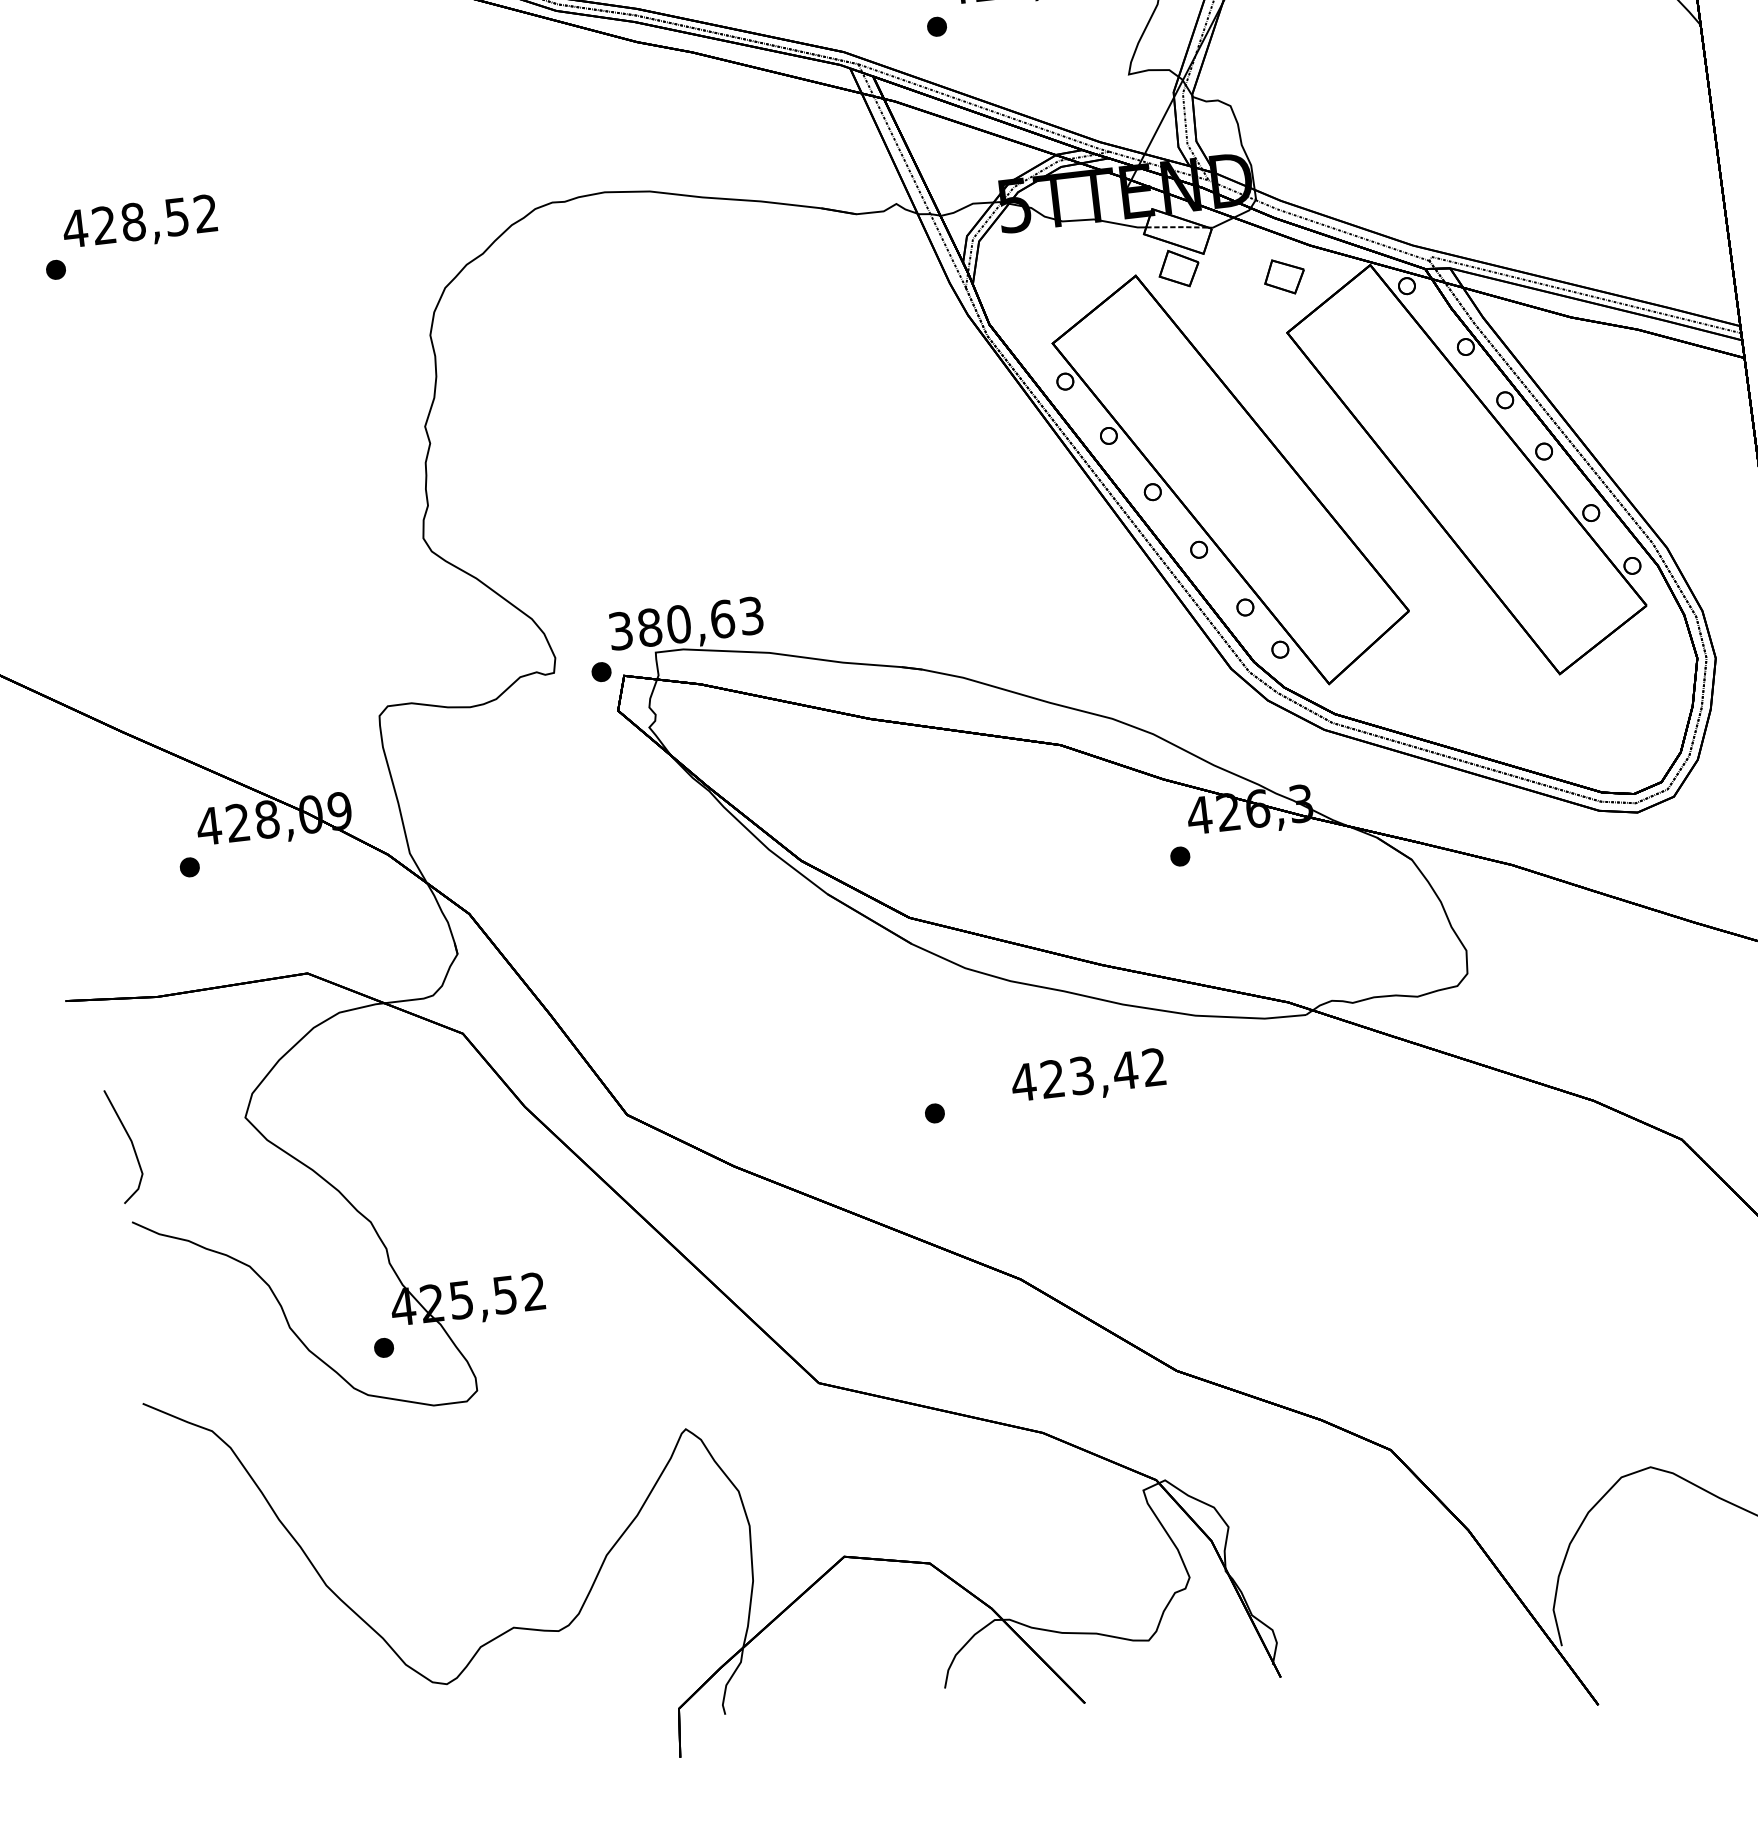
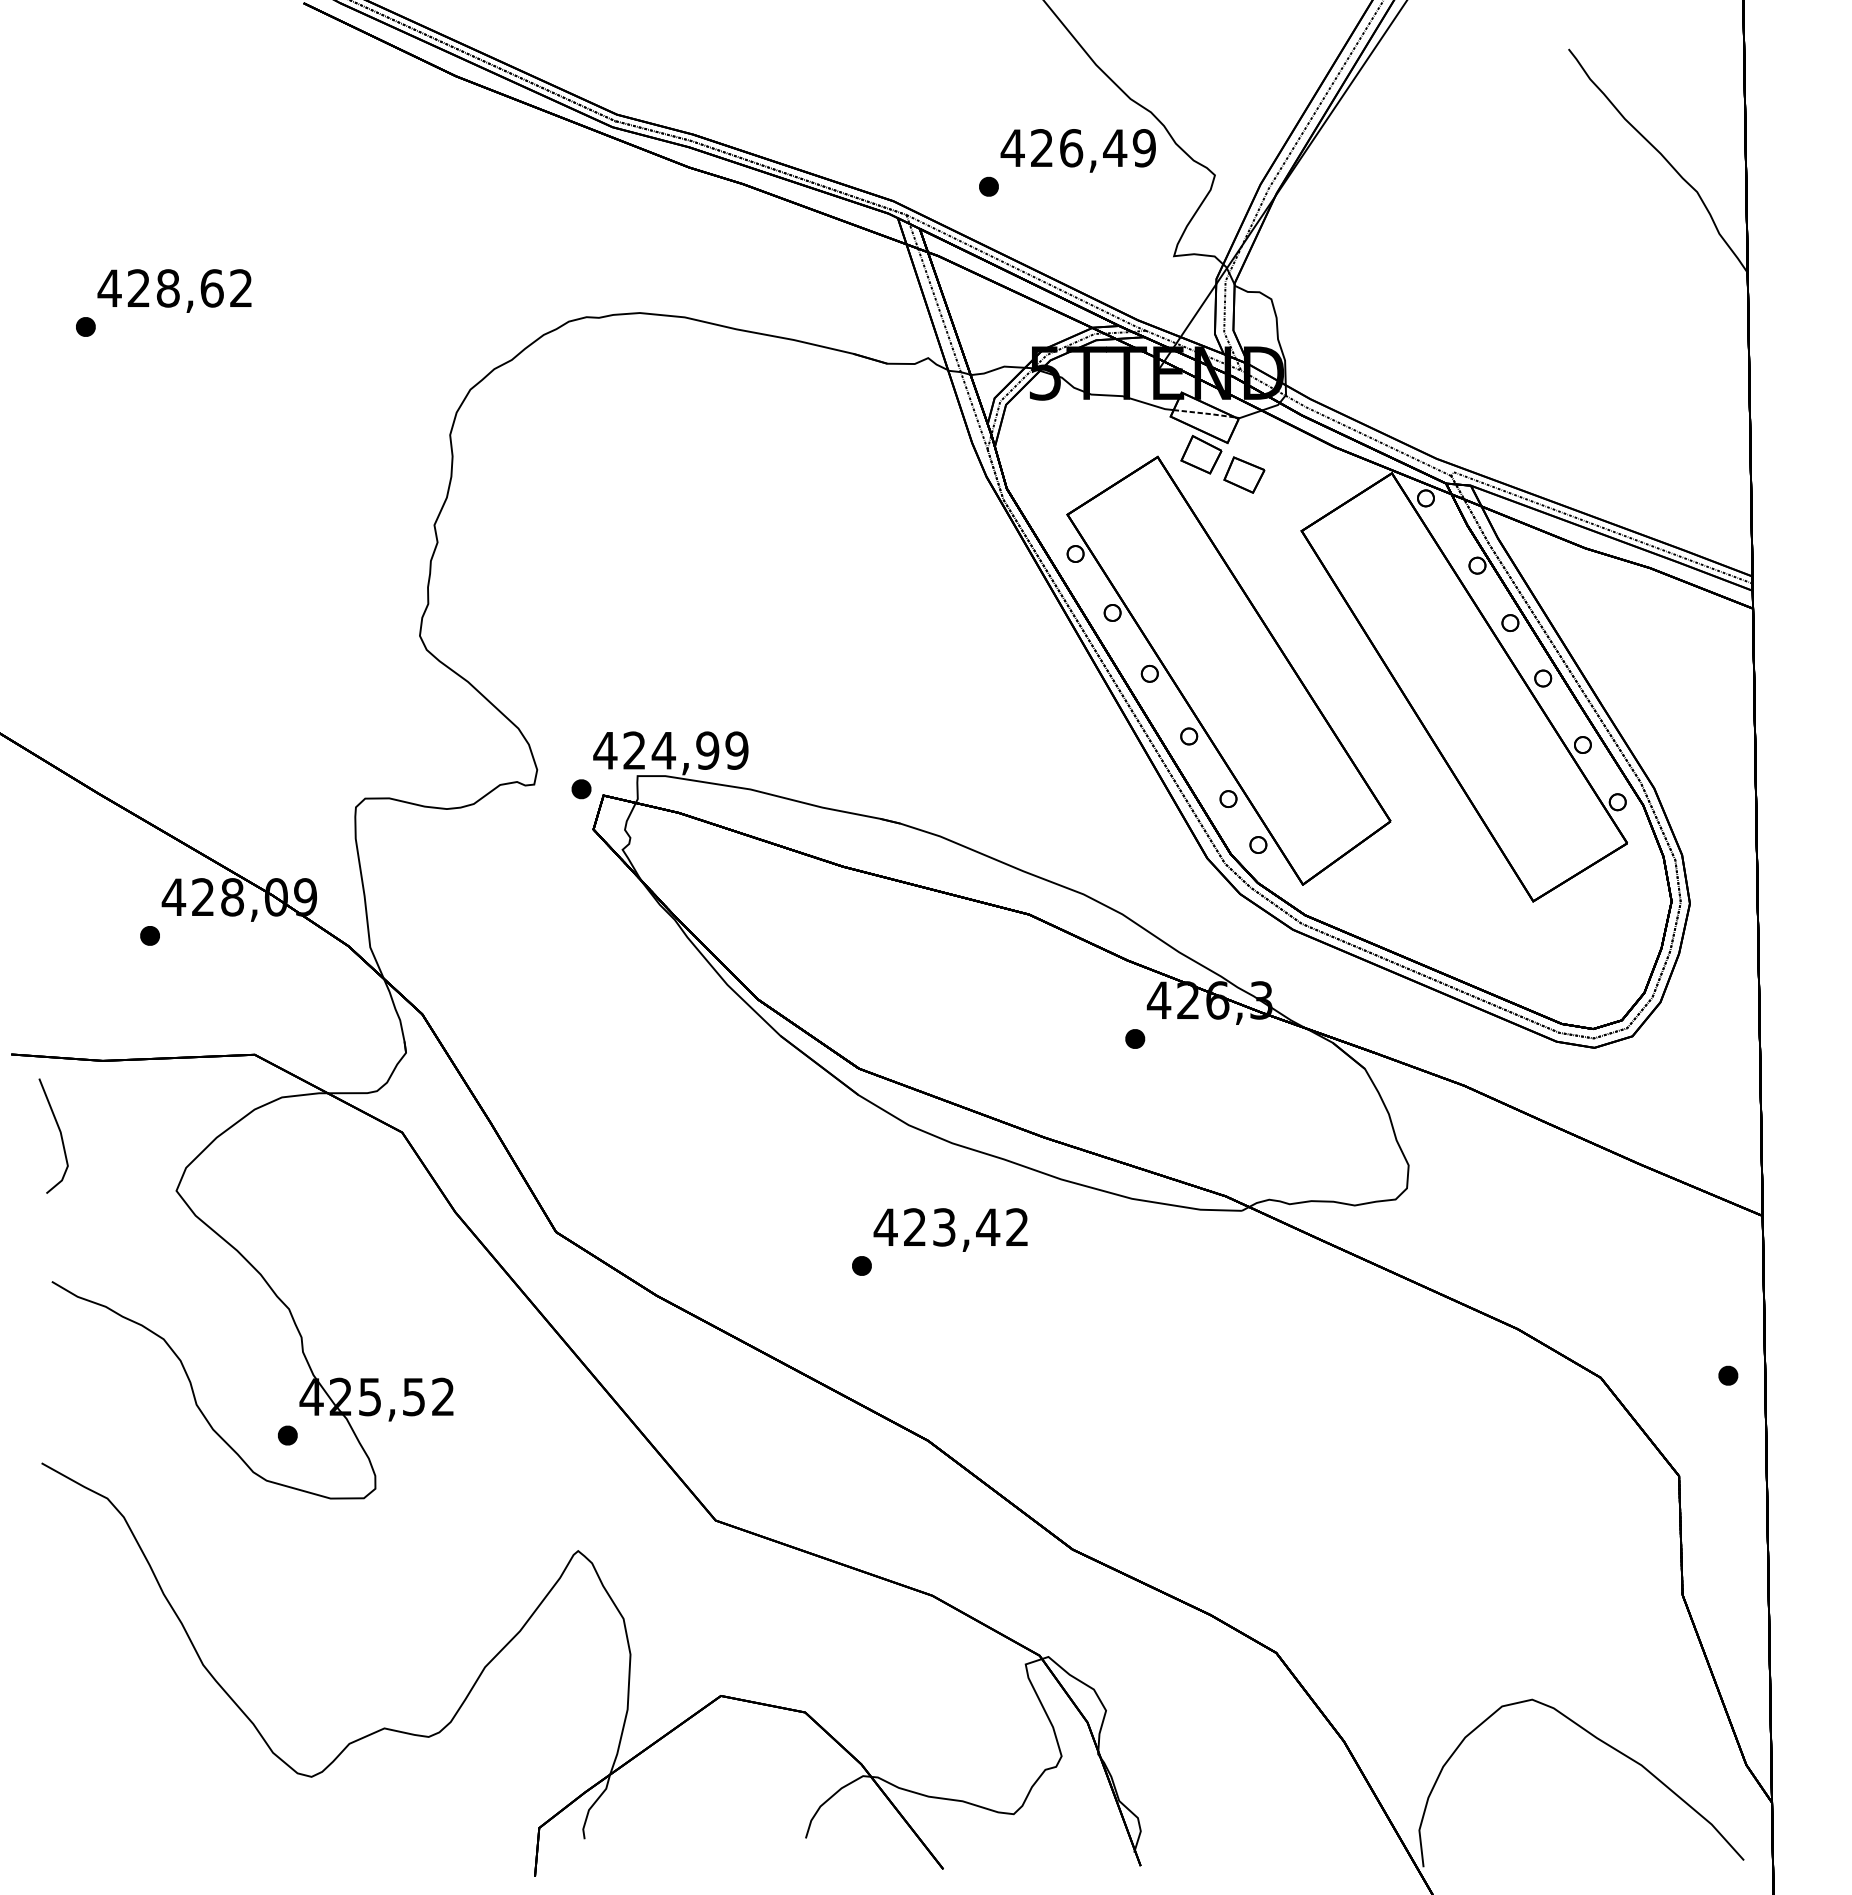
text: (176, 217) -> (211, 288), 428,52 -> 428,62
part: (1284, 276) -> (1244, 474), moved
text: (685, 623) -> (670, 750), 380,63 -> 424,99
text: (1088, 1077) -> (950, 1229), moved
line: (130, 1141) -> (59, 1132), moved

